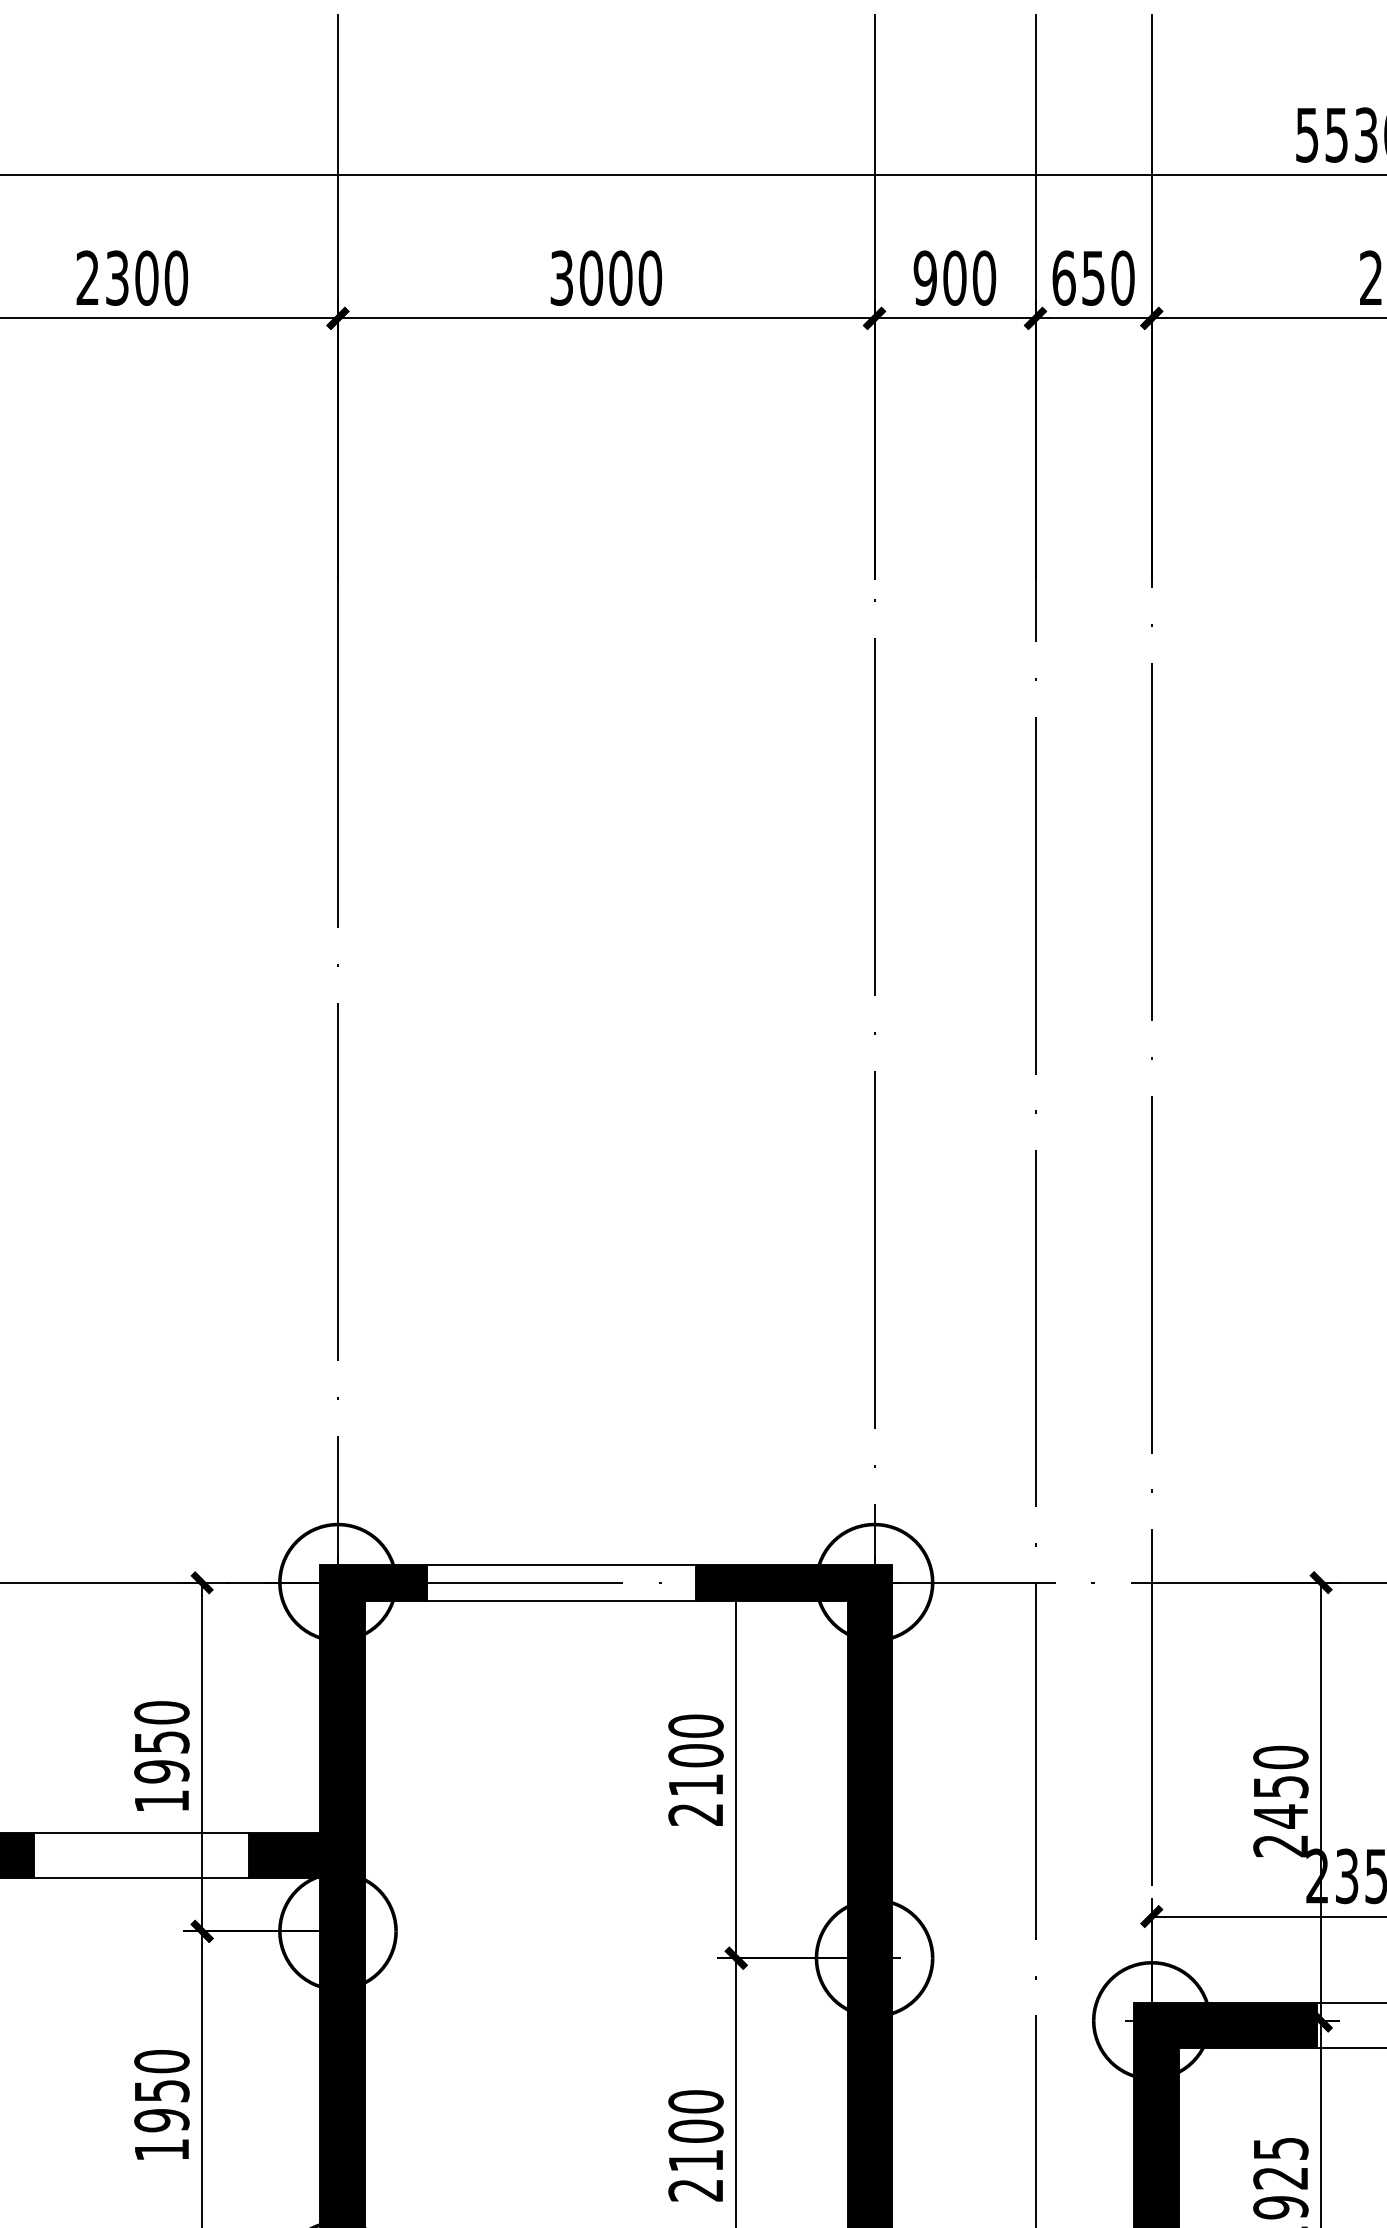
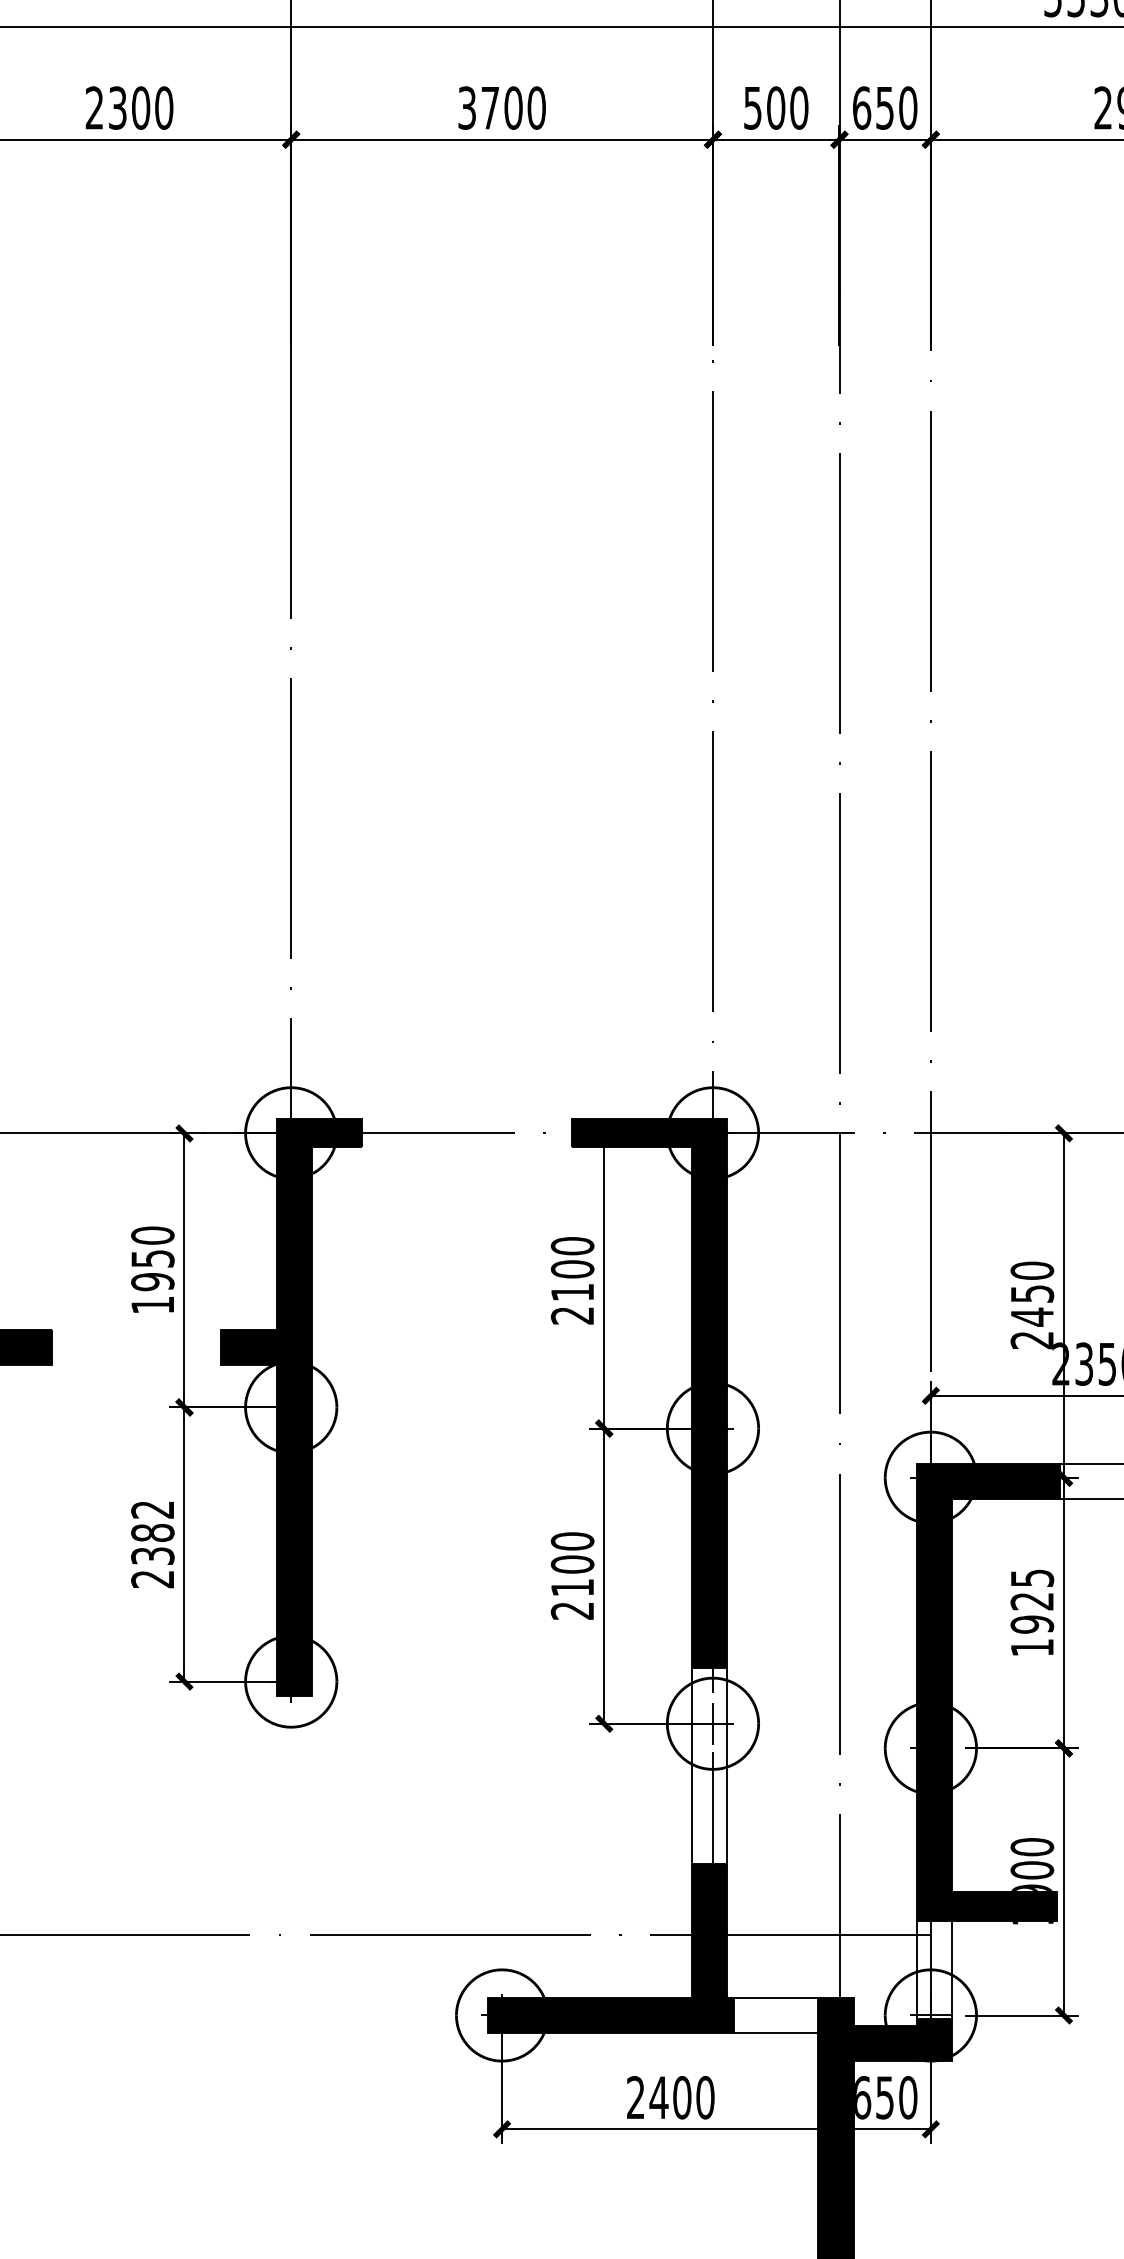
text: (591, 277) -> (490, 107), 3000 -> 3700
text: (924, 277) -> (752, 107), 900 -> 500
line: (560, 1565) -> (466, 1119), removed
line: (560, 1600) -> (466, 1147), removed
line: (141, 1833) -> (136, 1330), removed
line: (141, 1878) -> (136, 1365), removed
text: (161, 2105) -> (152, 1544), 1950 -> 2382

